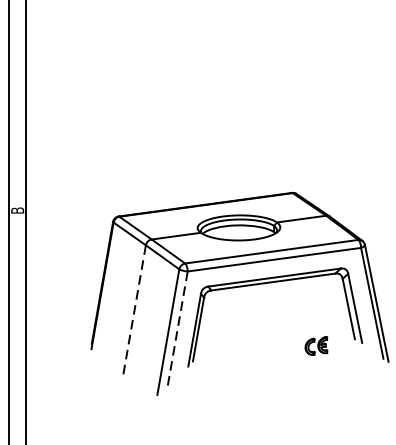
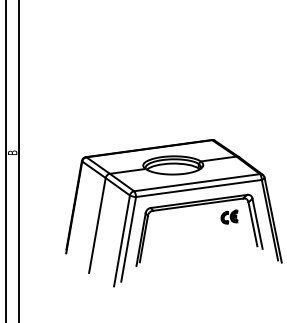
line: (134, 312) -> (97, 226), dashed -> solid
line: (177, 329) -> (128, 239), dashed -> solid
part: (316, 345) -> (229, 216), moved

